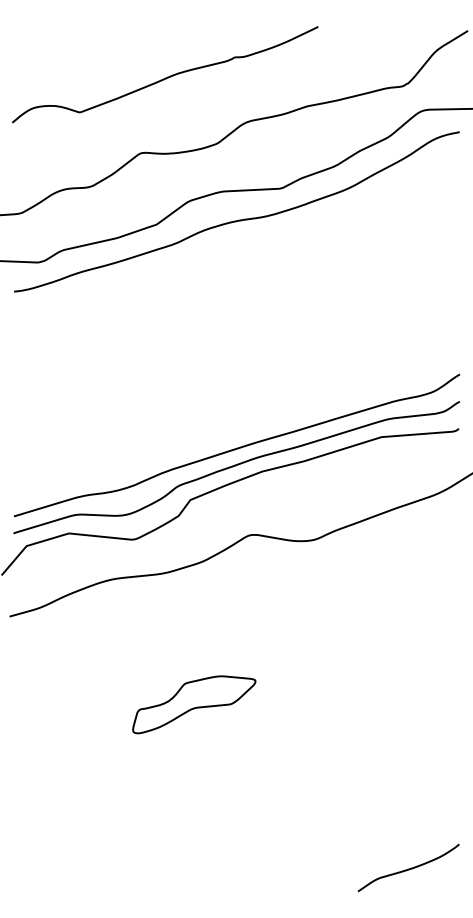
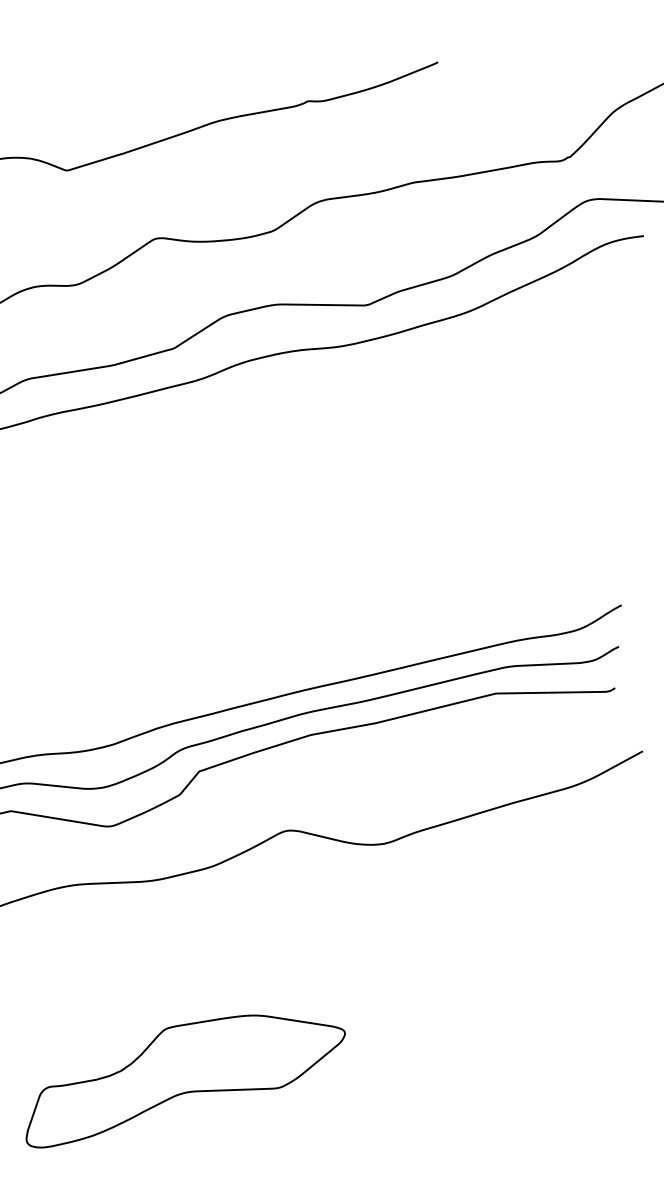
part: (194, 704) -> (186, 1083), size x1.67

